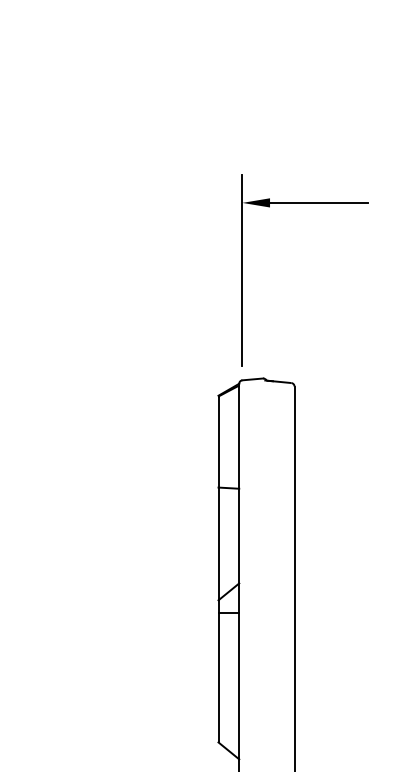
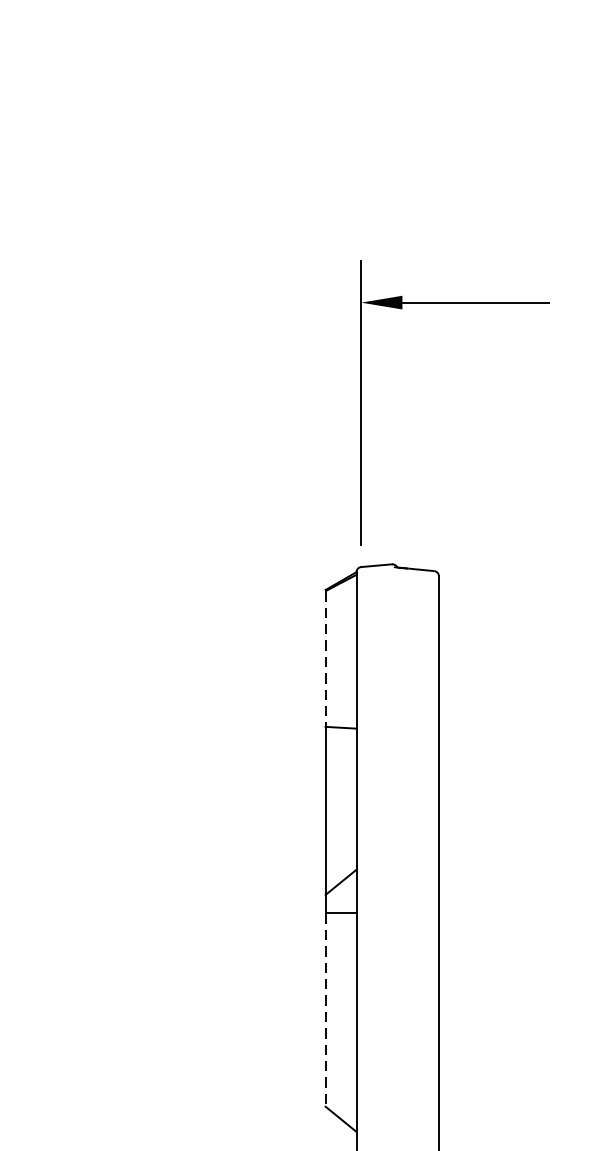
line: (218, 442) -> (325, 659), solid -> dashed
line: (218, 677) -> (325, 1009), solid -> dashed

